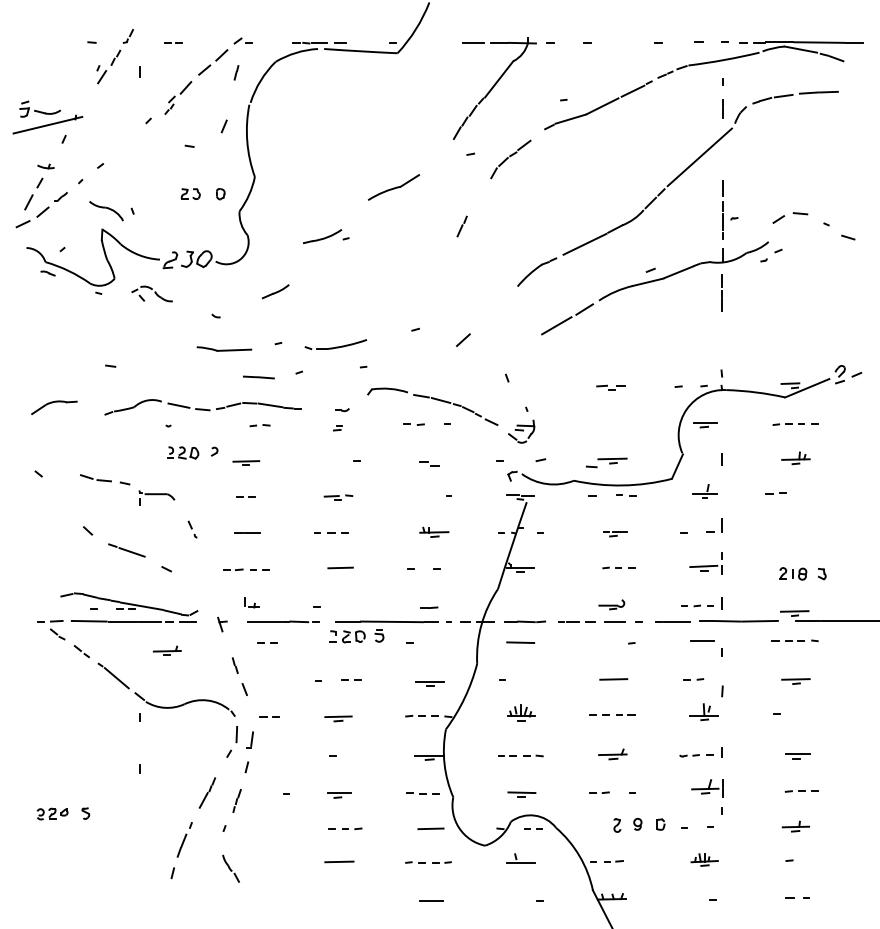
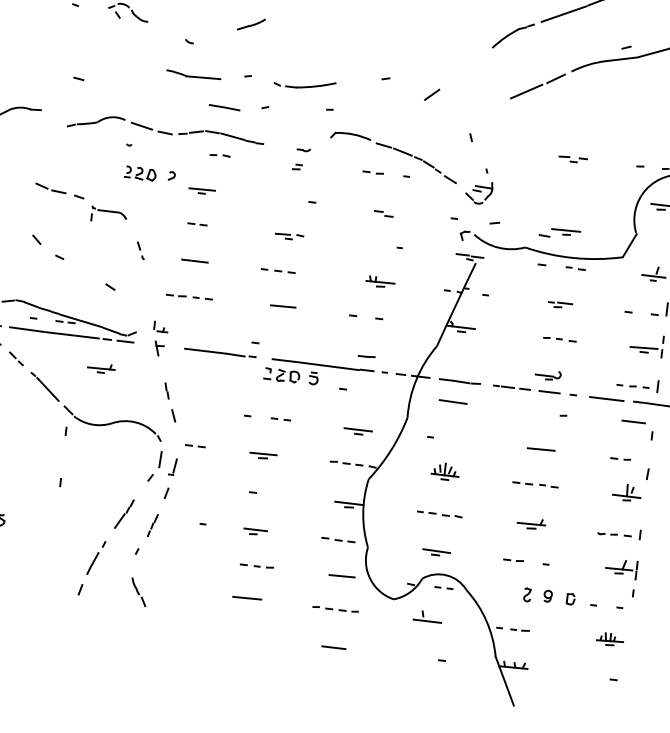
line: (131, 552) -> (77, 266), removed
part: (251, 602) -> (160, 326), moved
line: (264, 642) -> (198, 371), removed

